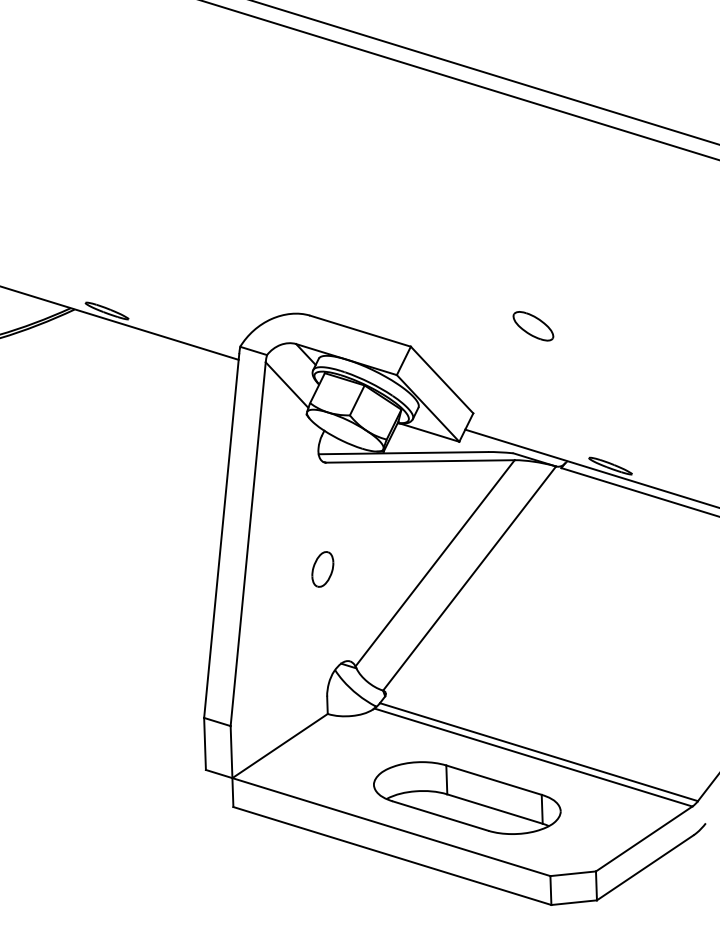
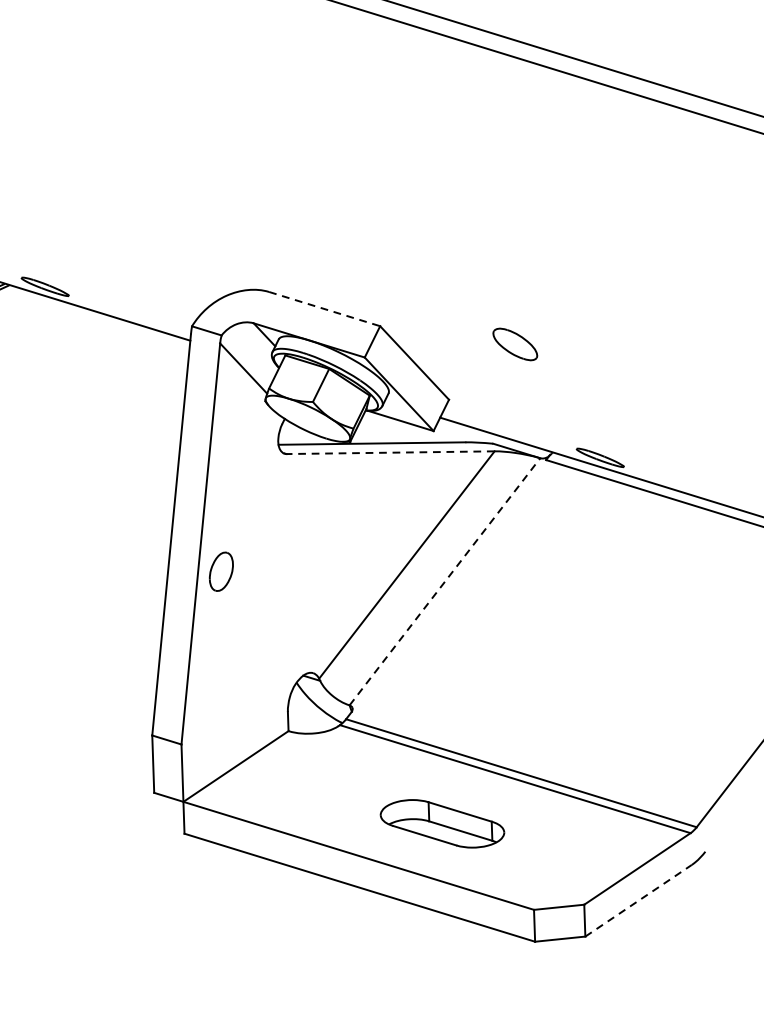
part: (533, 326) -> (515, 344), moved
line: (360, 331) -> (324, 309), solid -> dashed
line: (419, 461) -> (389, 452), solid -> dashed
part: (322, 569) -> (221, 571), moved
line: (469, 578) -> (444, 581), solid -> dashed
part: (467, 797) -> (442, 823), size x0.6
line: (645, 867) -> (638, 900), solid -> dashed

